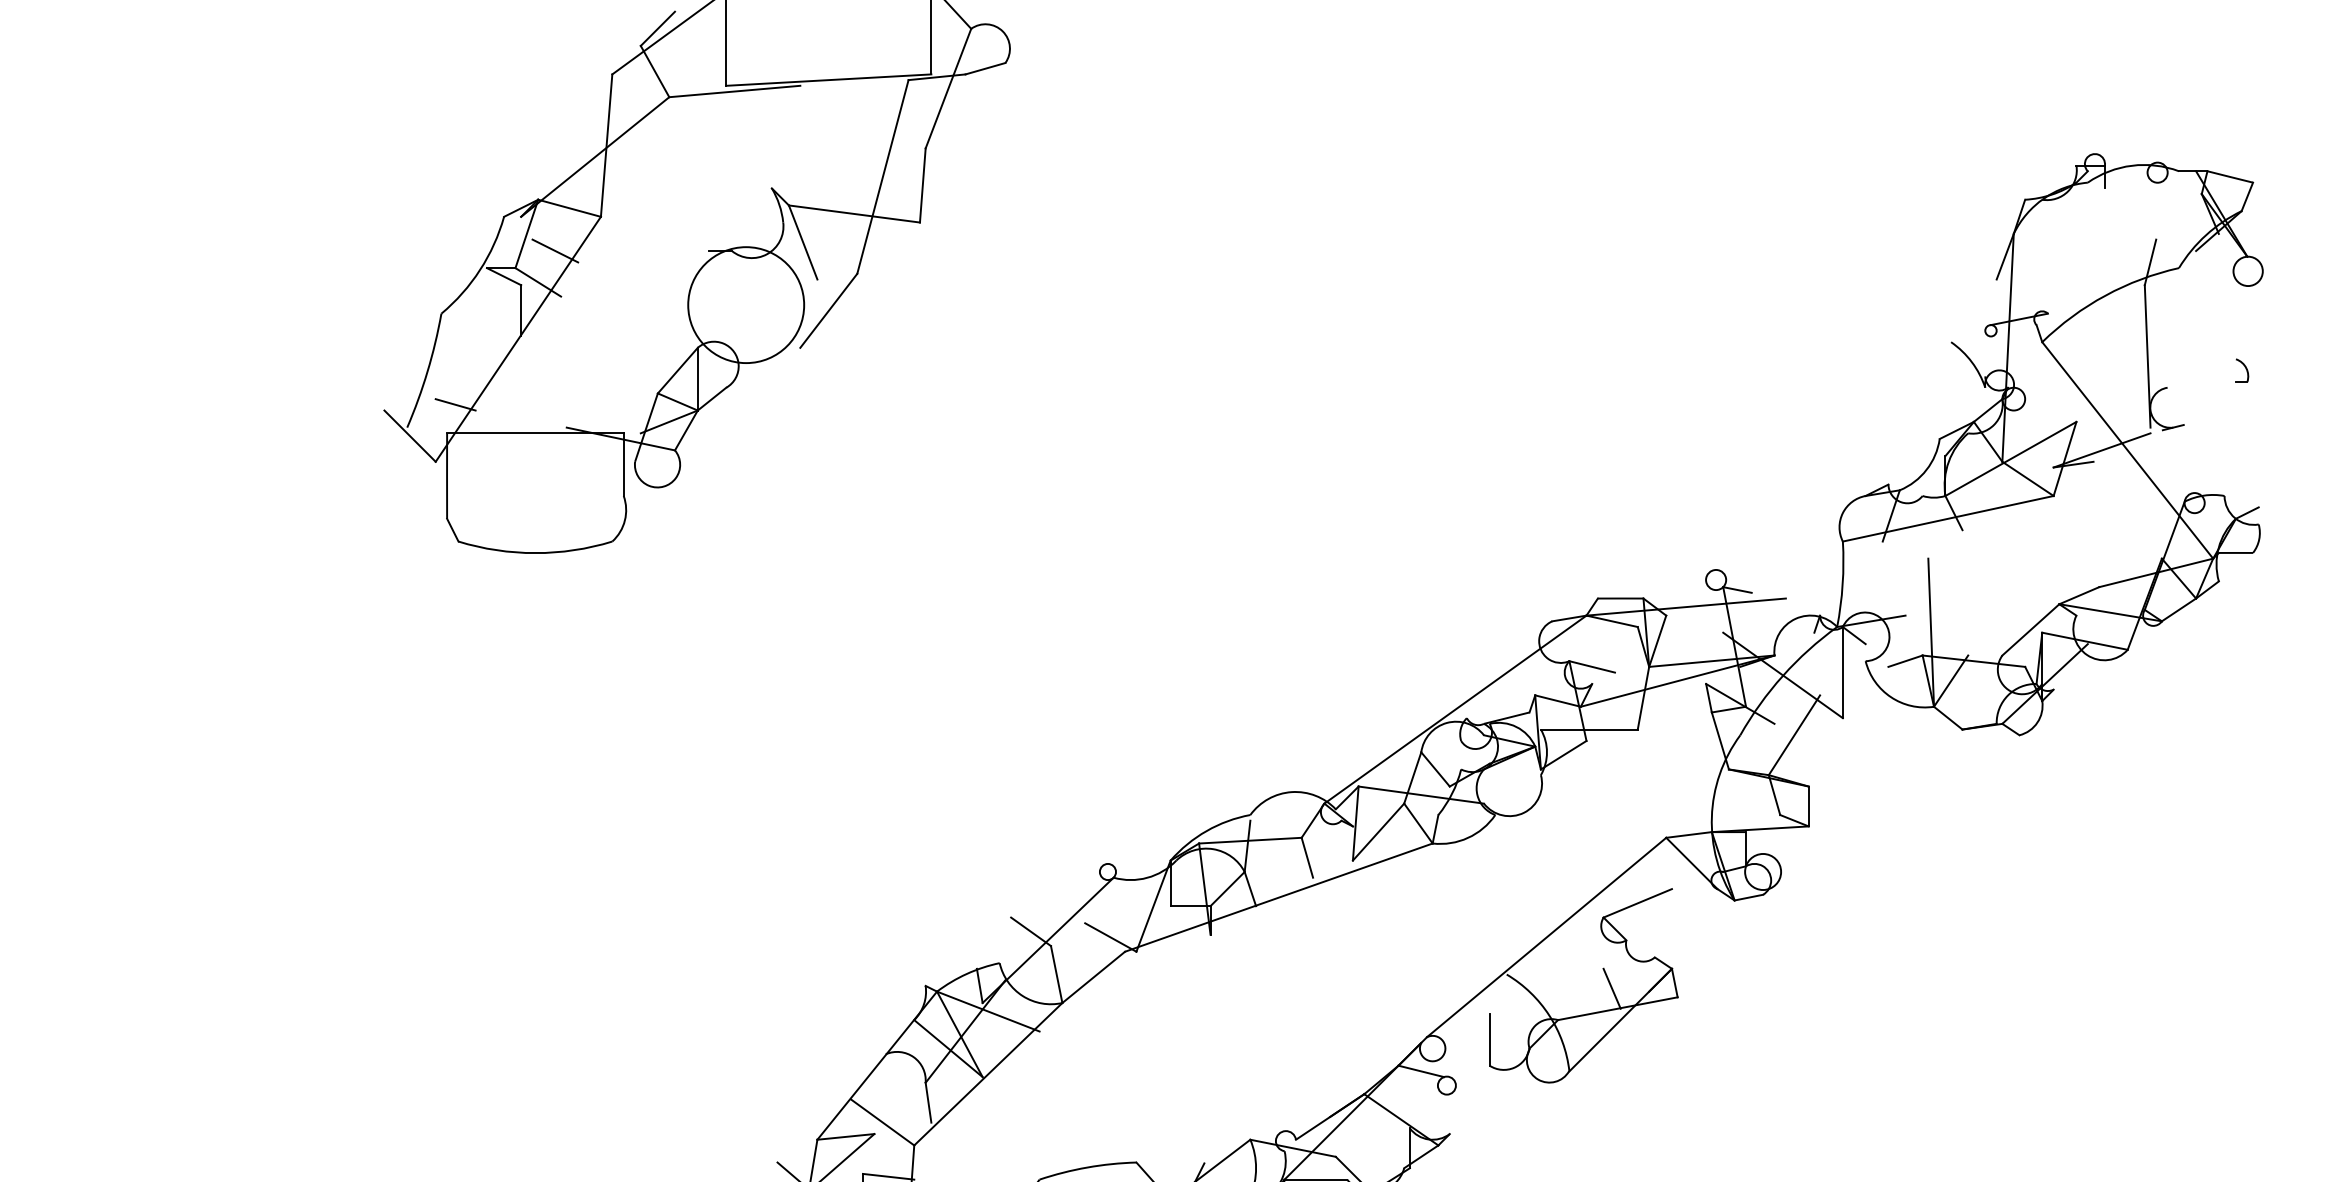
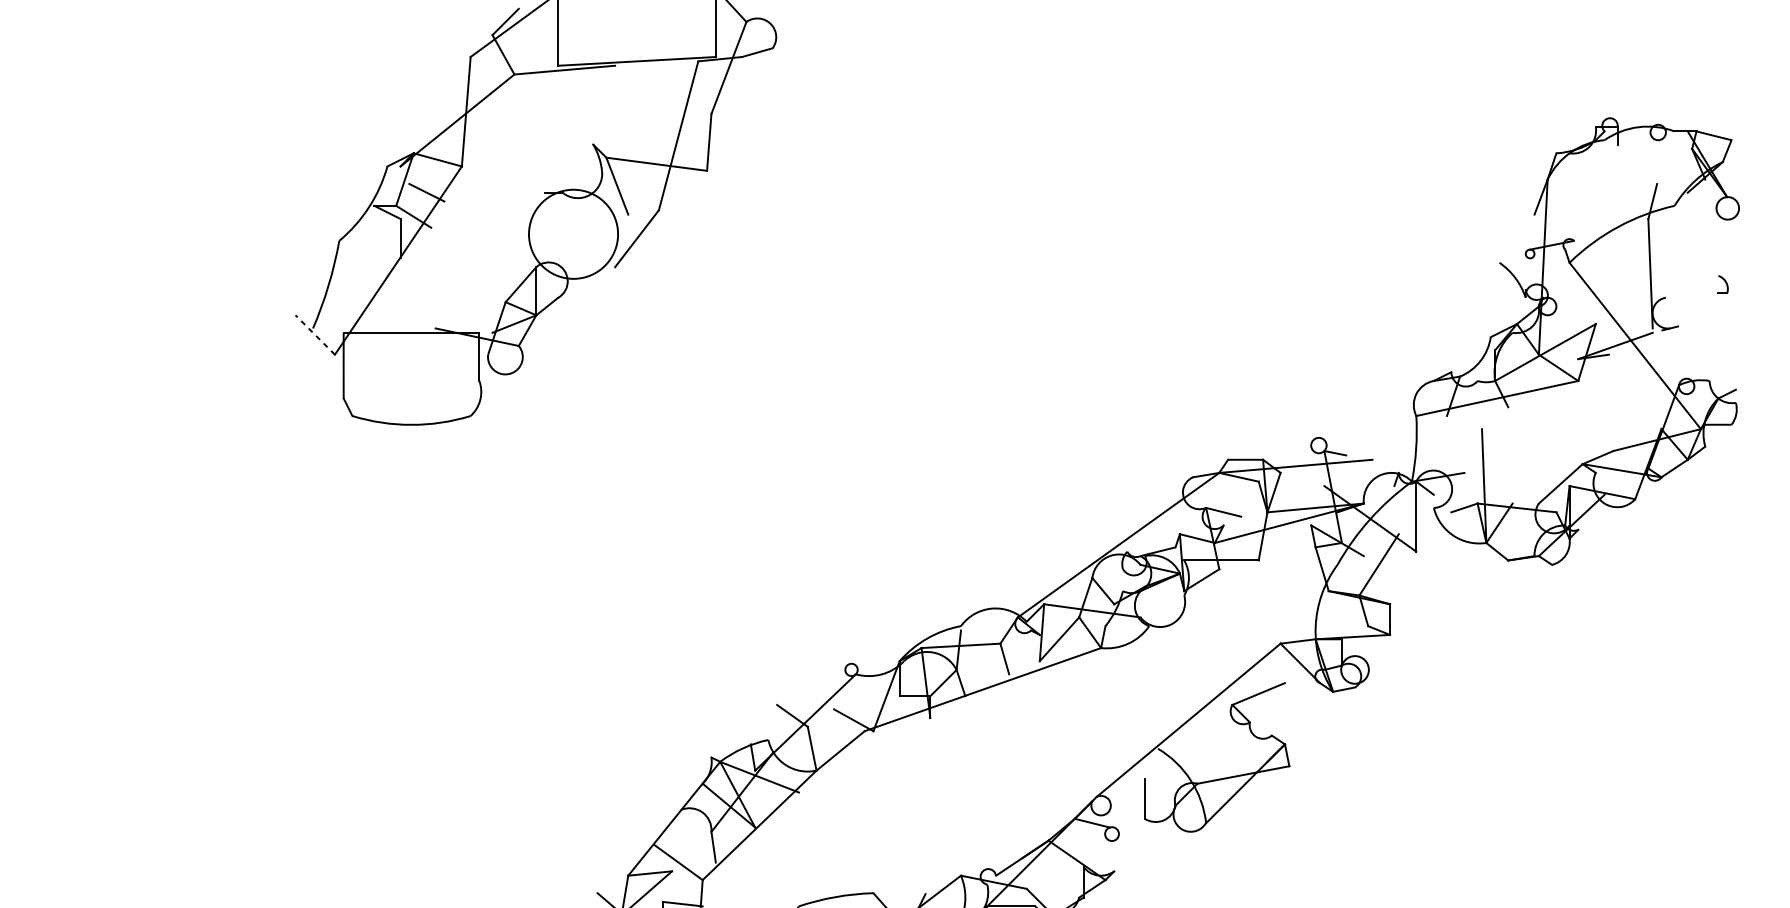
line: (455, 404) -> (350, 310), removed
line: (409, 435) -> (314, 334), solid -> dashed
line: (1611, 988) -> (1238, 759), removed

